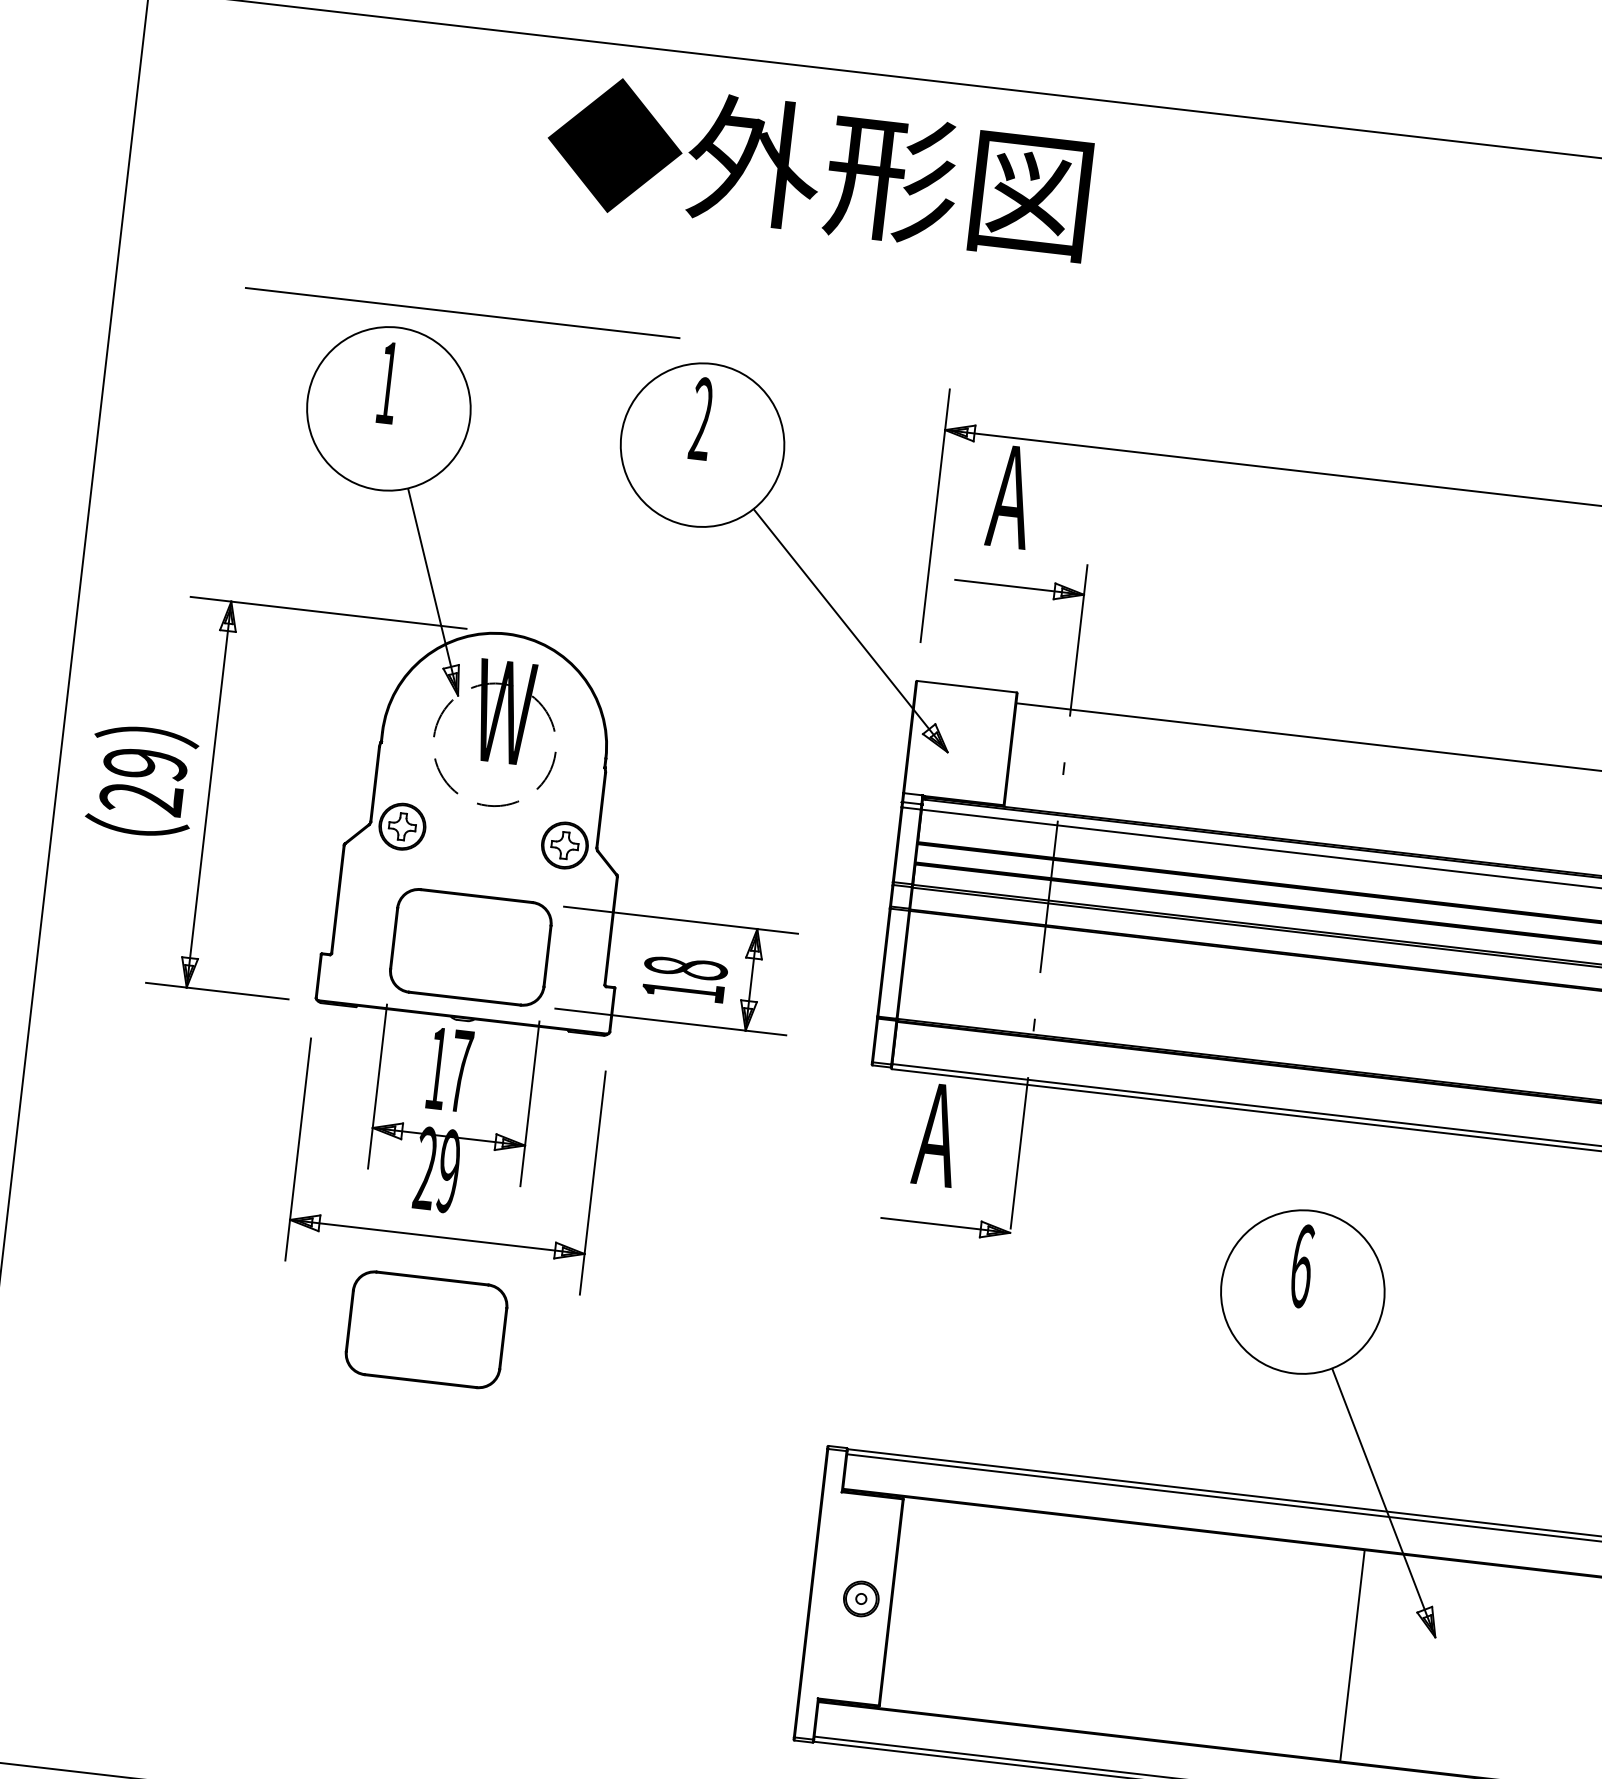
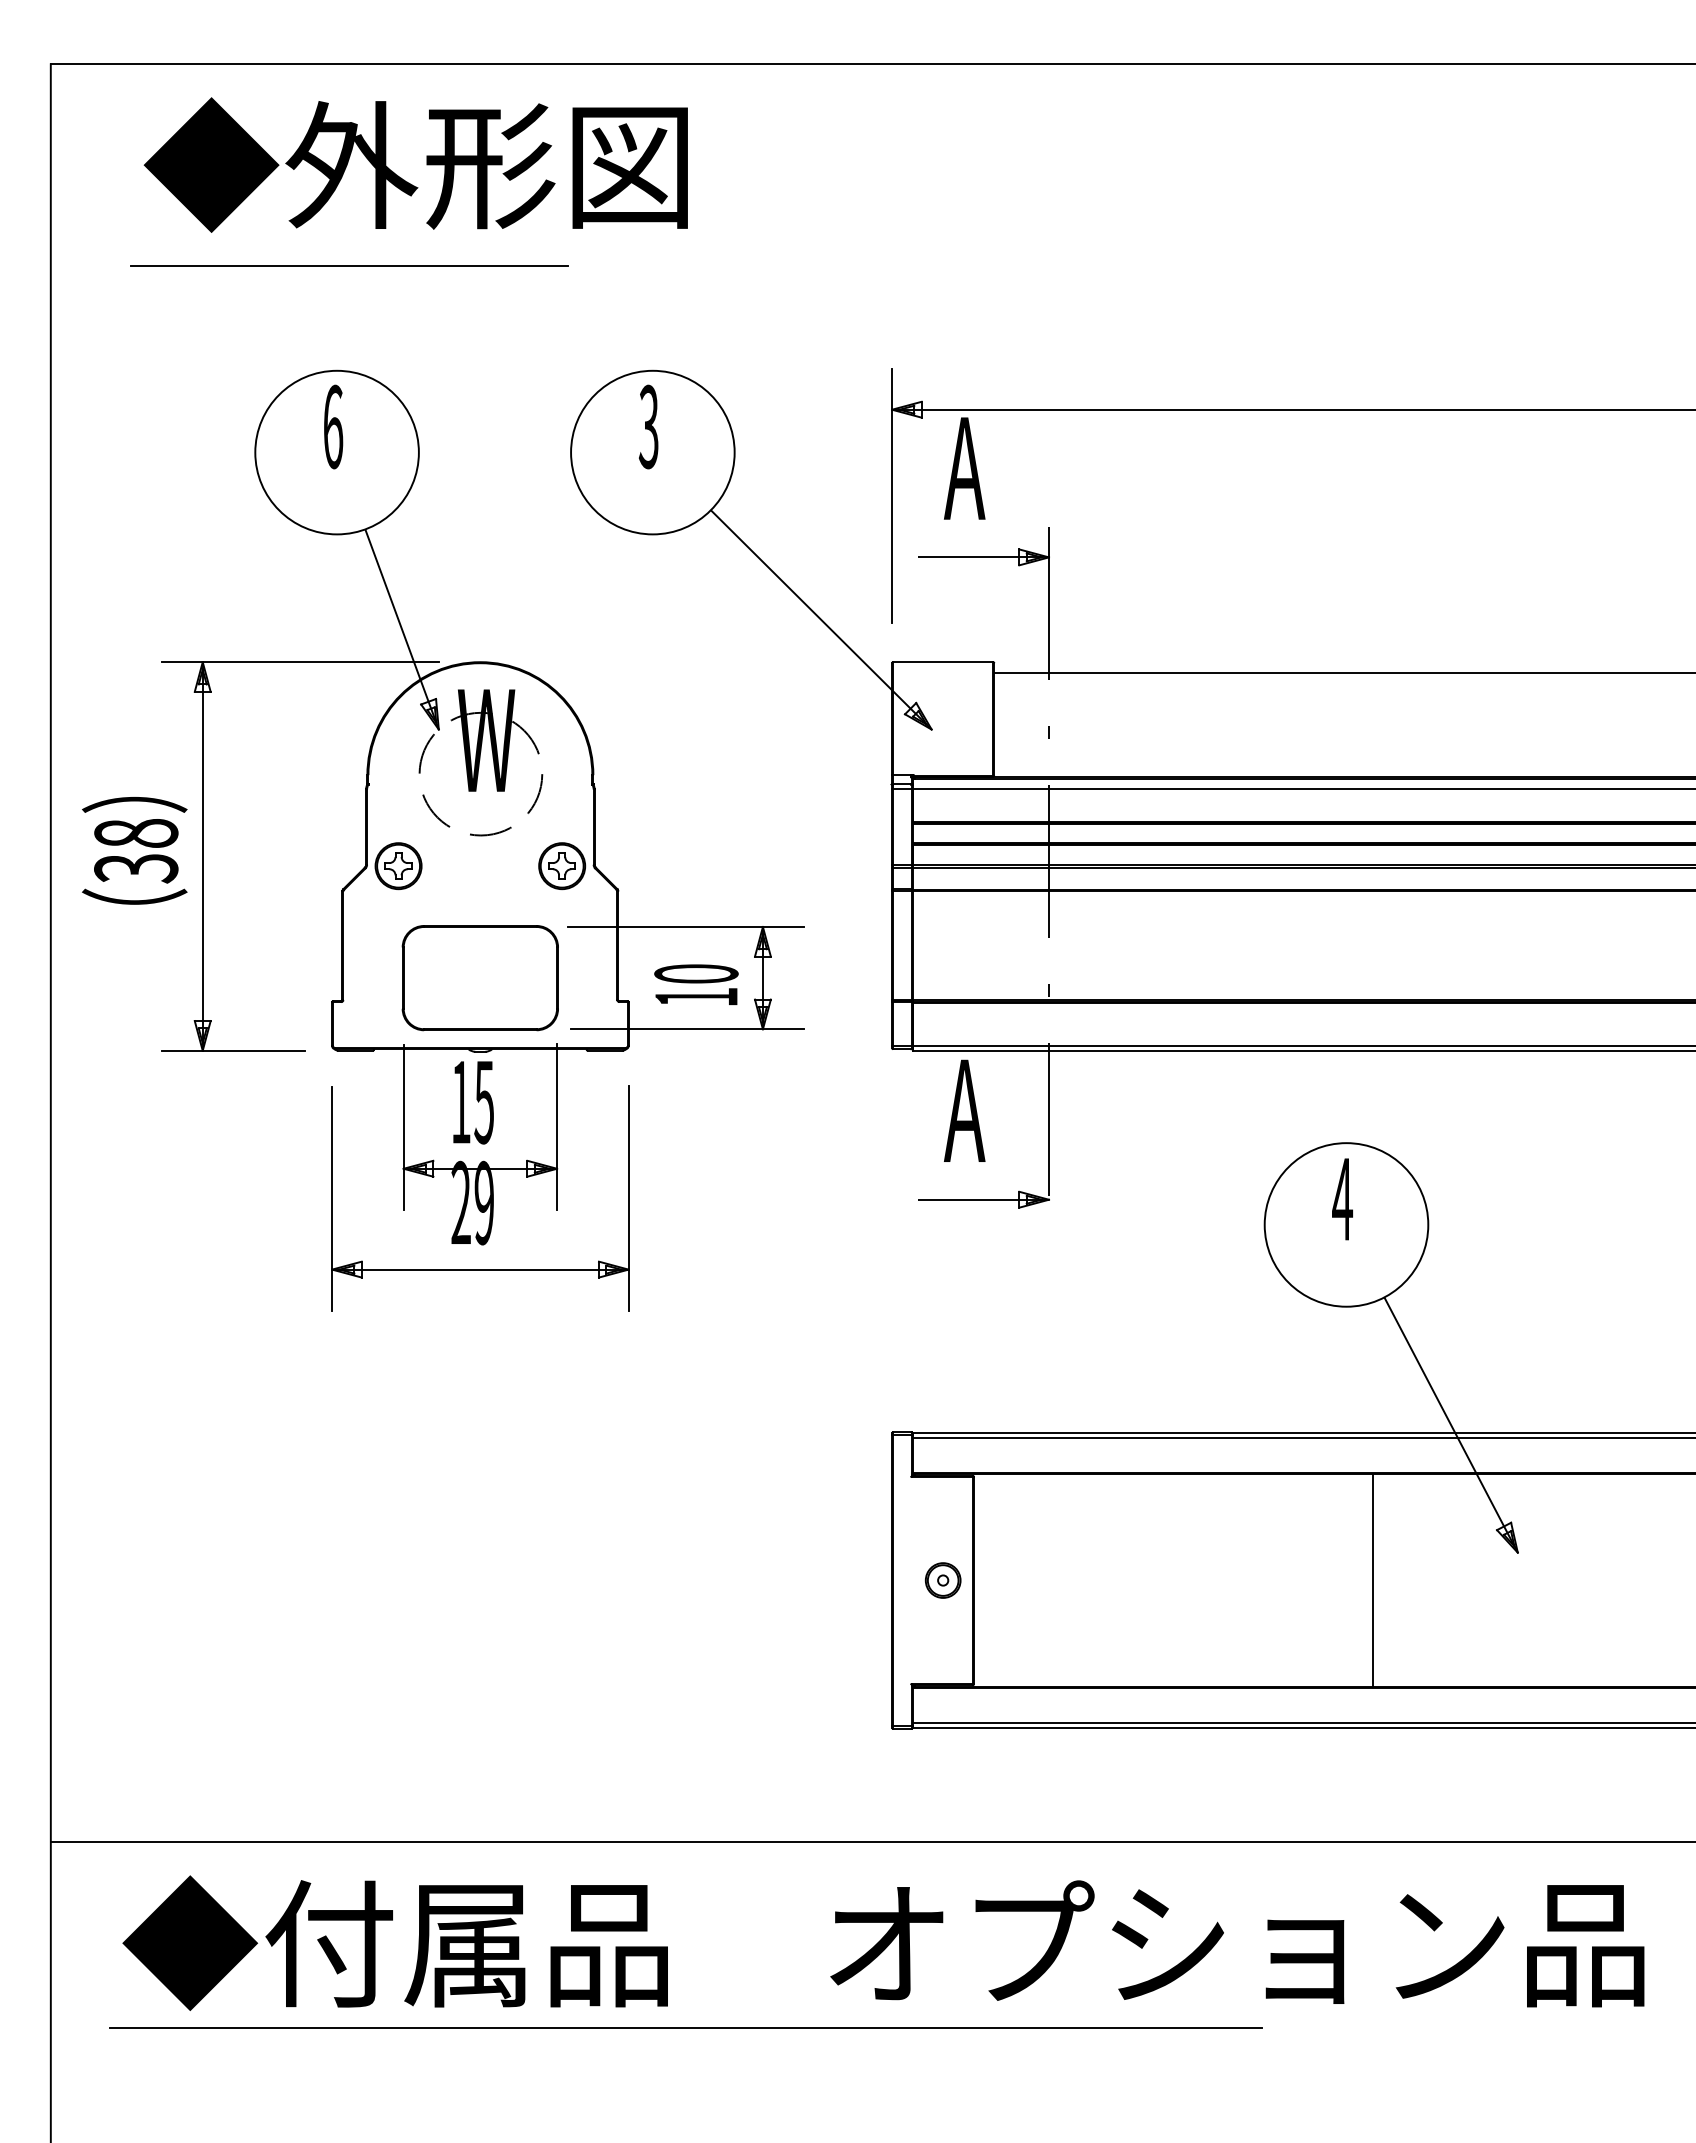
text: (817, 168) -> (415, 164), moved
line: (462, 312) -> (349, 265), moved
text: (388, 382) -> (333, 426), 1 -> 6
text: (701, 419) -> (648, 427), 2 -> 3
text: (143, 782) -> (136, 851), 29 -> 38
text: (686, 967) -> (696, 973), 18 -> 10
text: (460, 1071) -> (484, 1102), 17 -> 15
text: (1301, 1266) -> (1342, 1199), 6 -> 4
part: (425, 1330) -> (479, 1363), removed
line: (1352, 1655) -> (1372, 1580), moved

